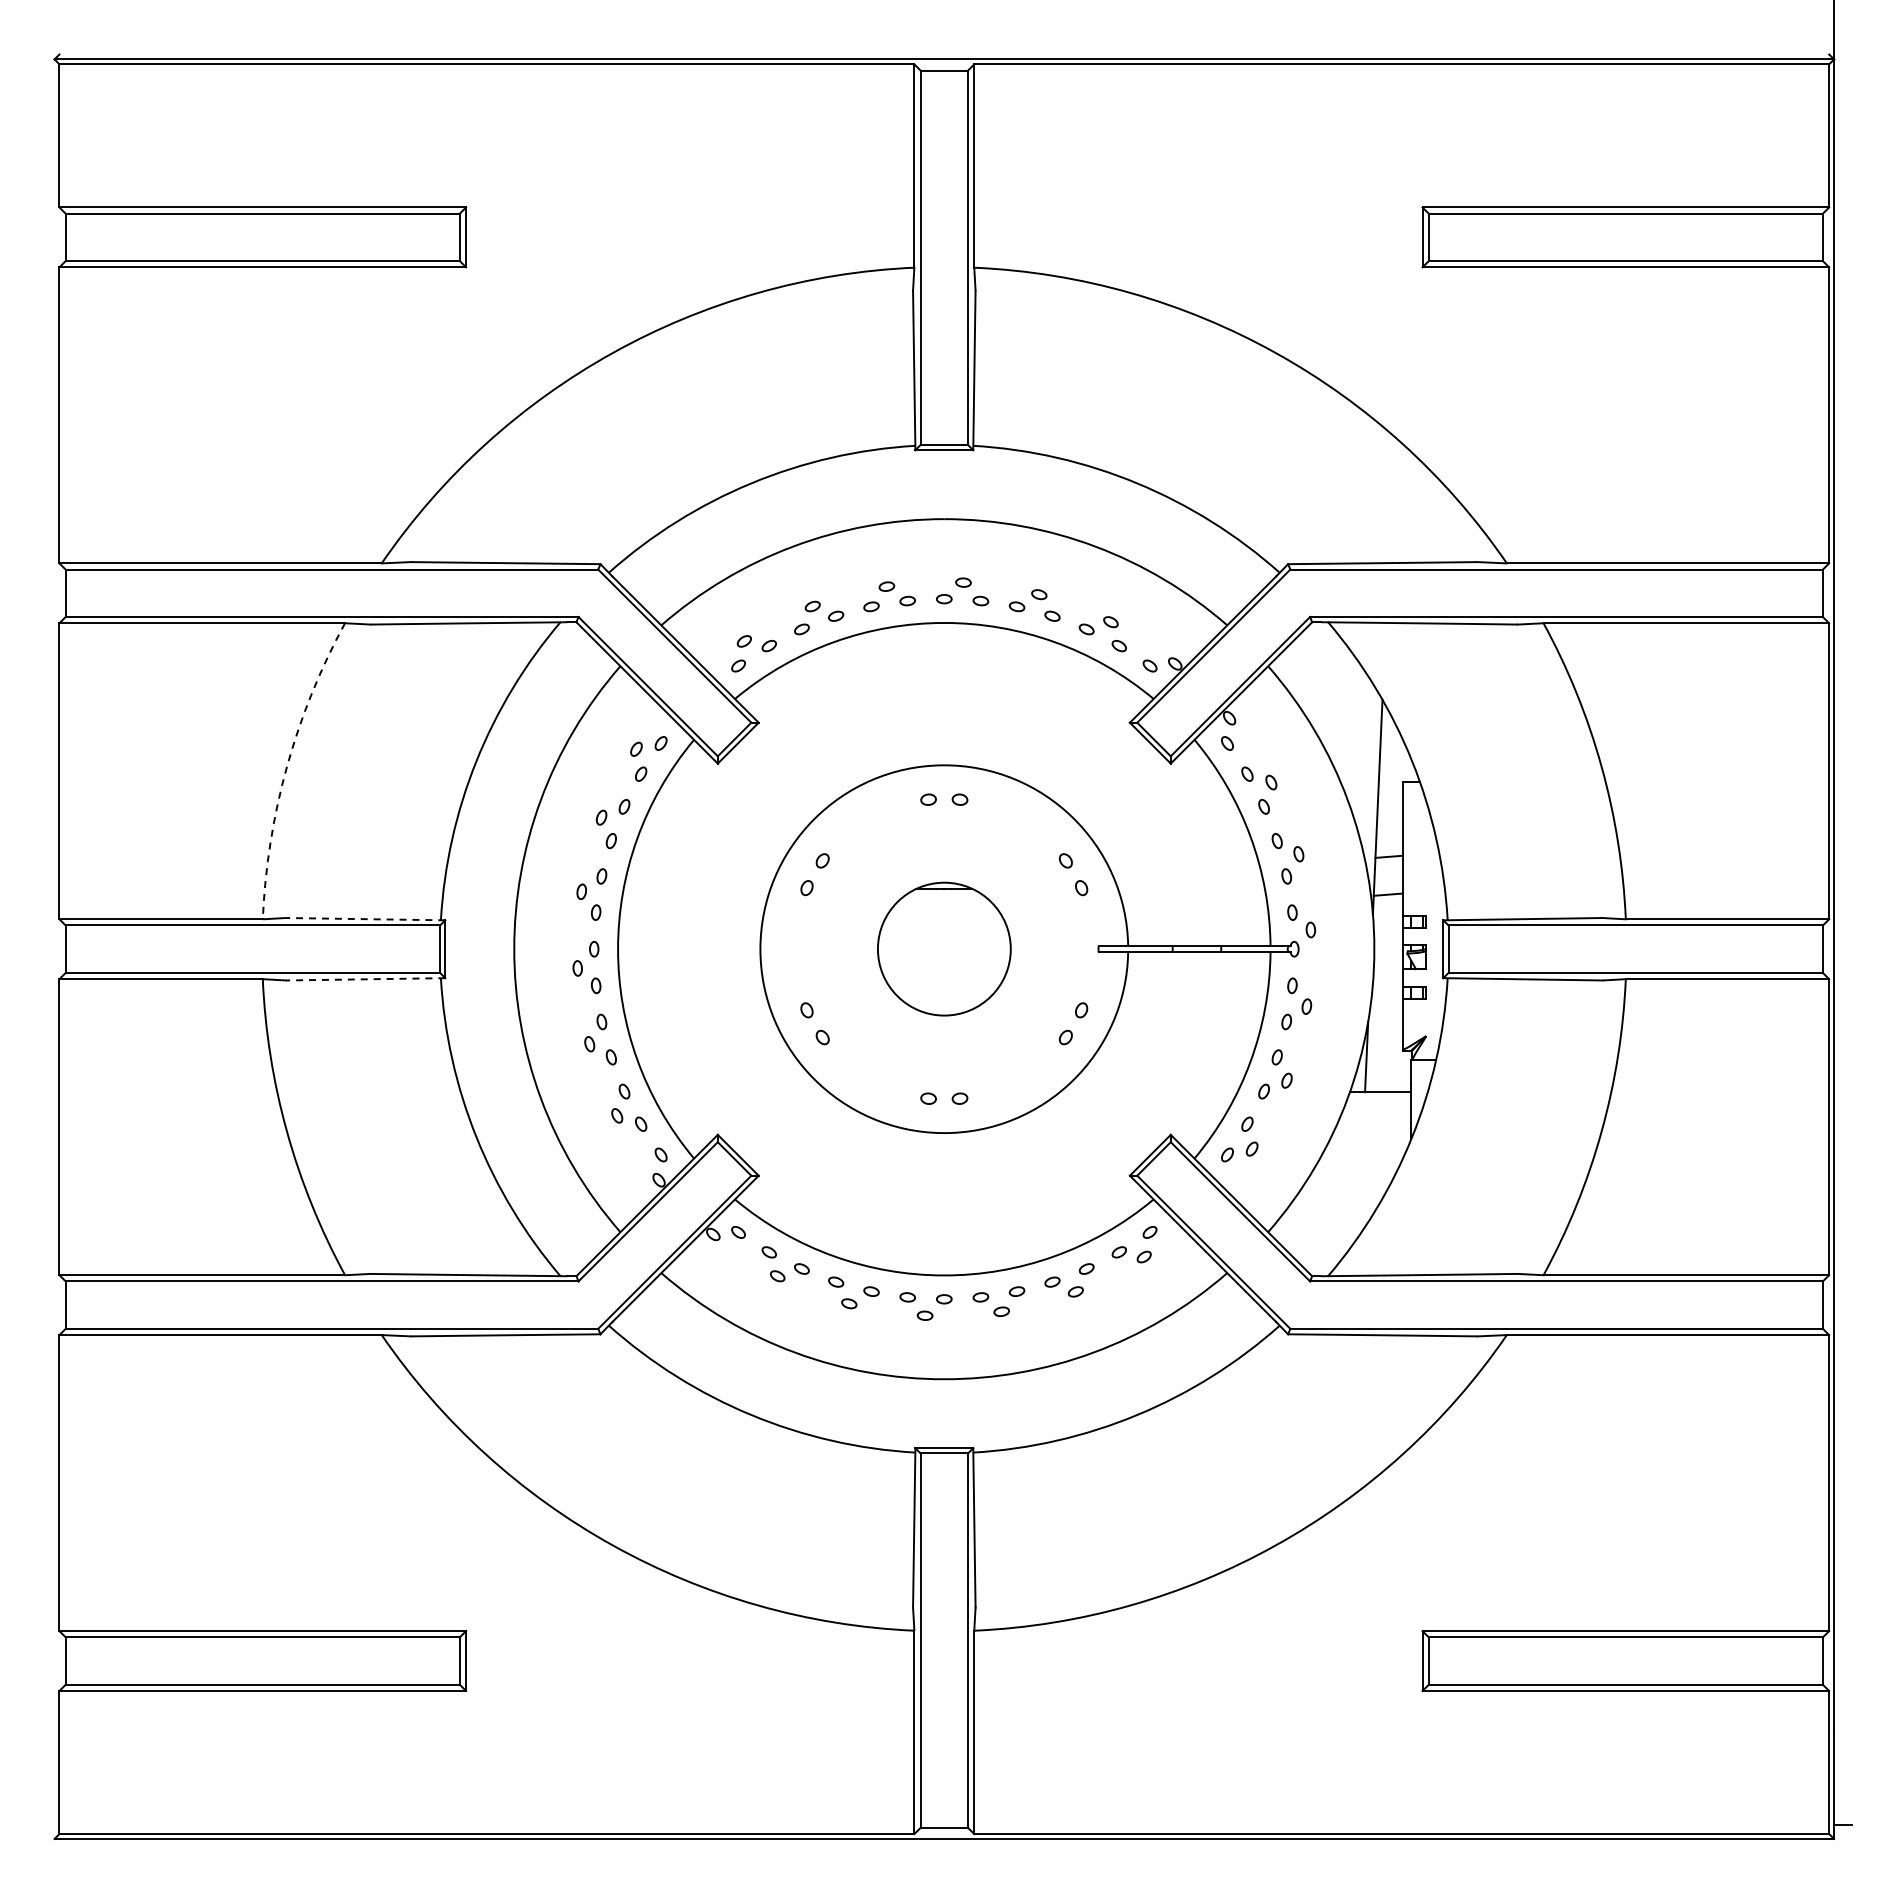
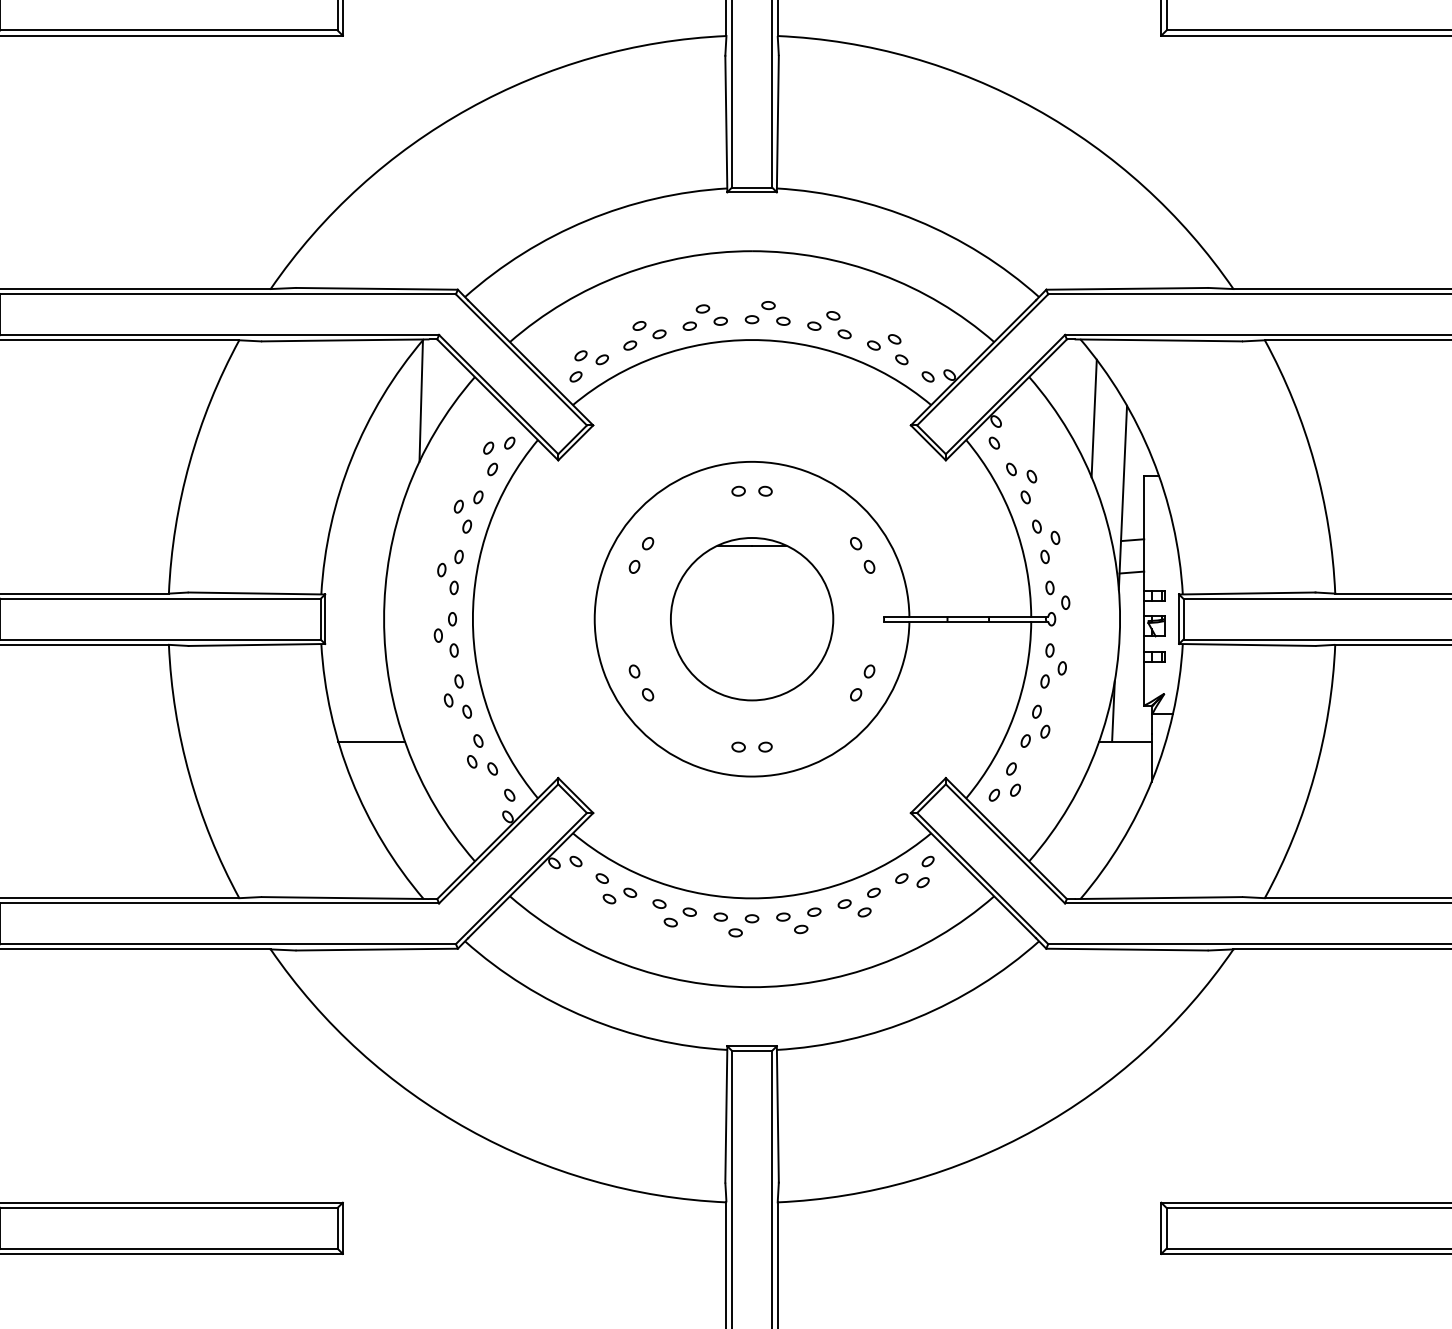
line: (557, 694) -> (421, 401), added
line: (1344, 714) -> (1094, 418), added
arc: (287, 766) -> (190, 462), dashed -> solid
line: (365, 919) -> (256, 593), dashed -> solid
part: (944, 948) -> (752, 618), size x1.43
line: (365, 979) -> (256, 645), dashed -> solid
line: (499, 1092) -> (371, 741), added

